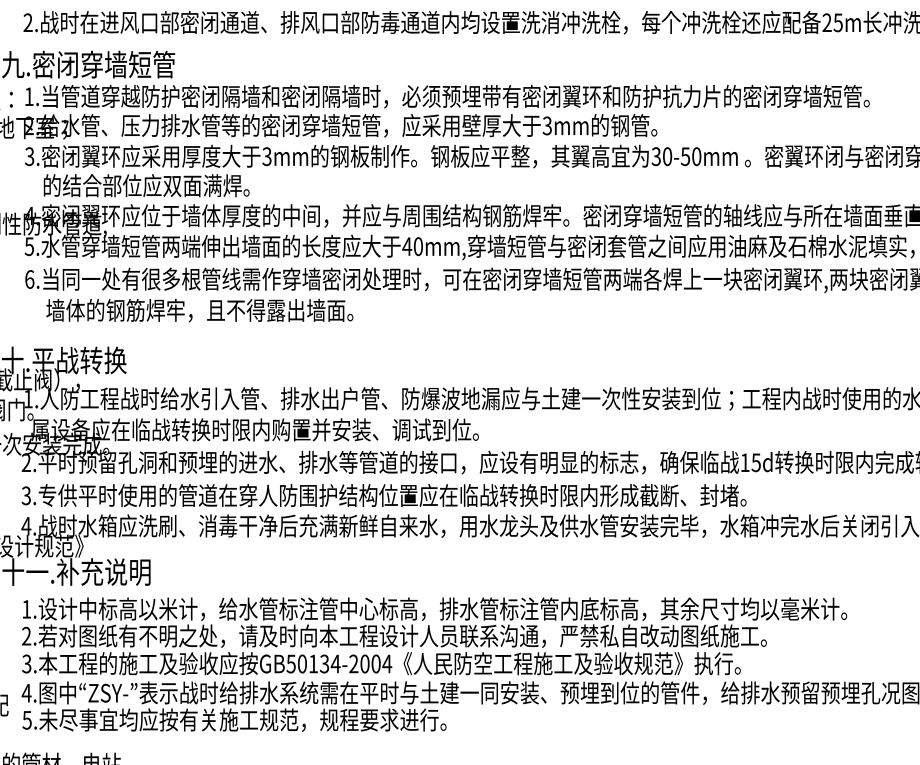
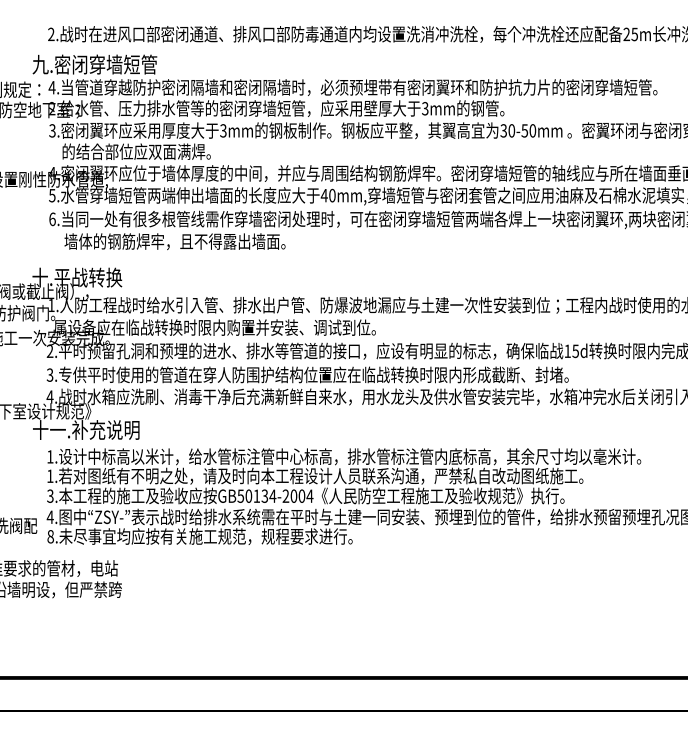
text: (28, 96) -> (51, 87), 1. -> 4.
text: (26, 635) -> (50, 475), 2. -> 1.
text: (26, 719) -> (50, 536), 5. -> 8.

